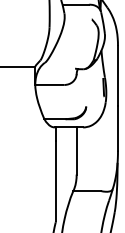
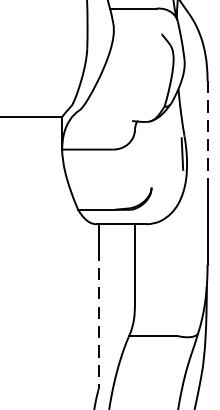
line: (117, 76) -> (206, 134), solid -> dashed
line: (55, 181) -> (97, 319), solid -> dashed

